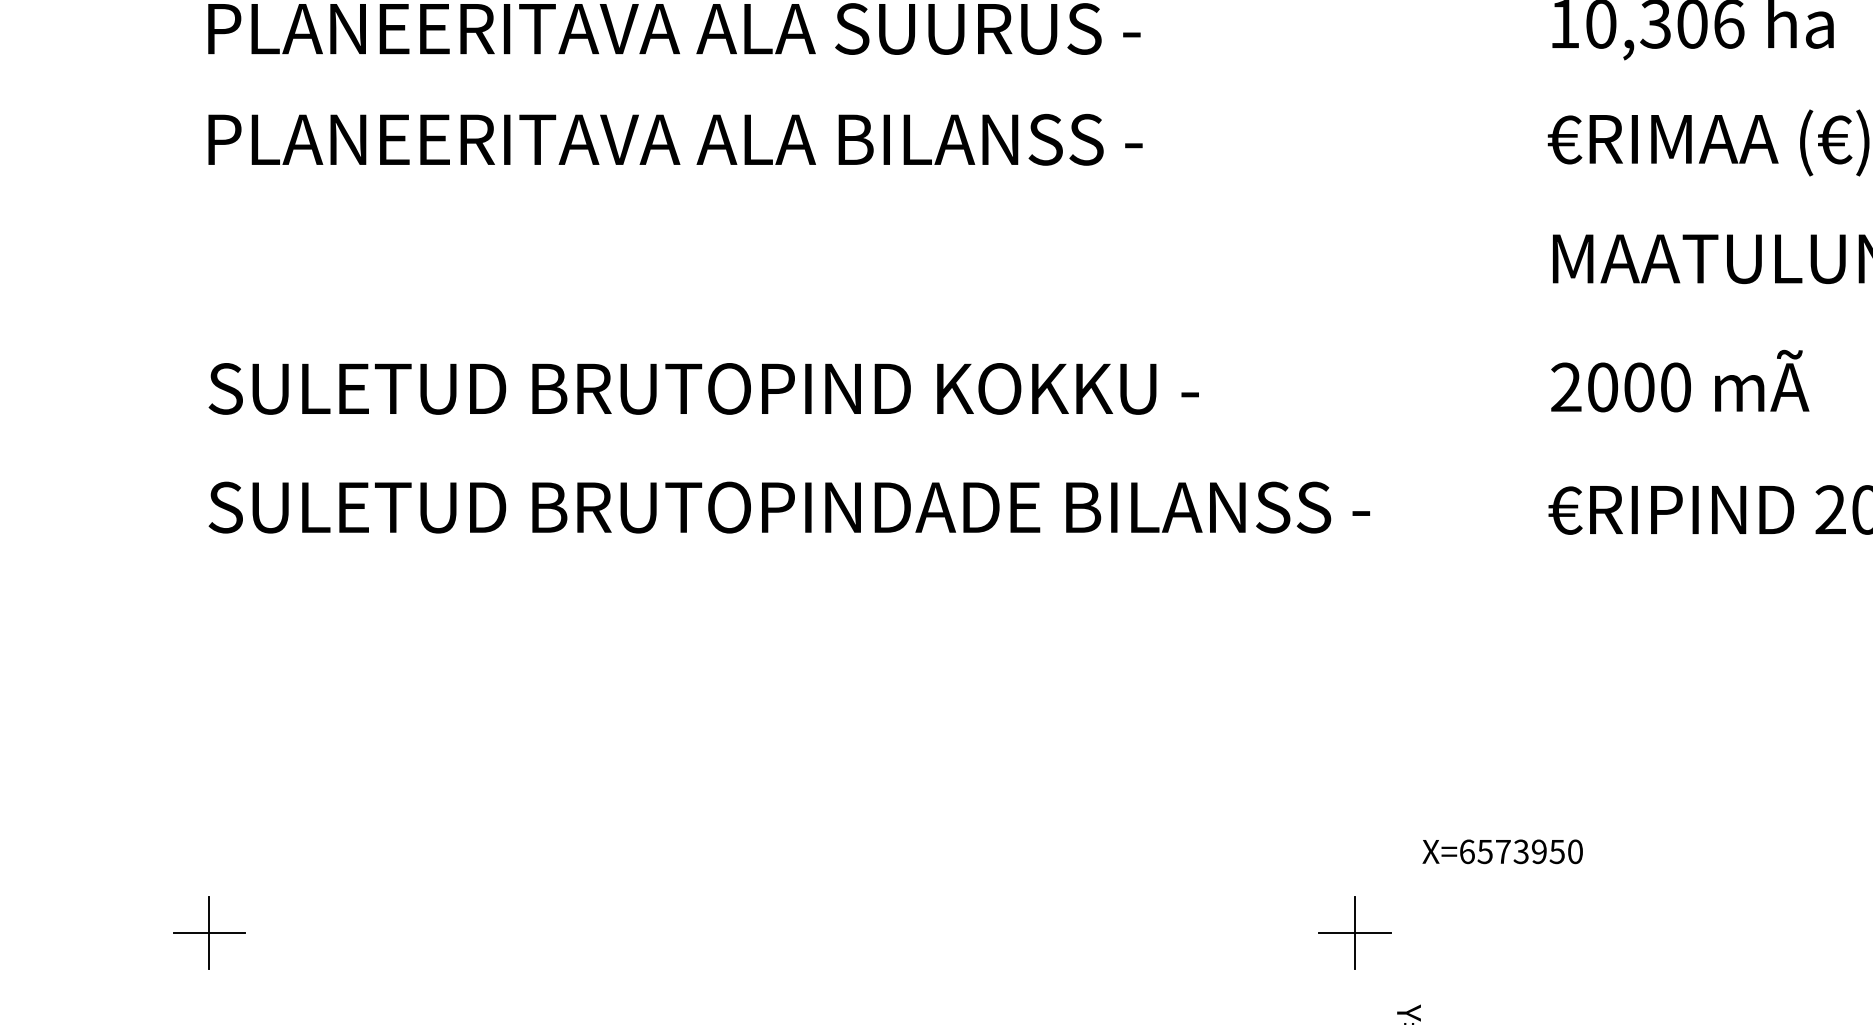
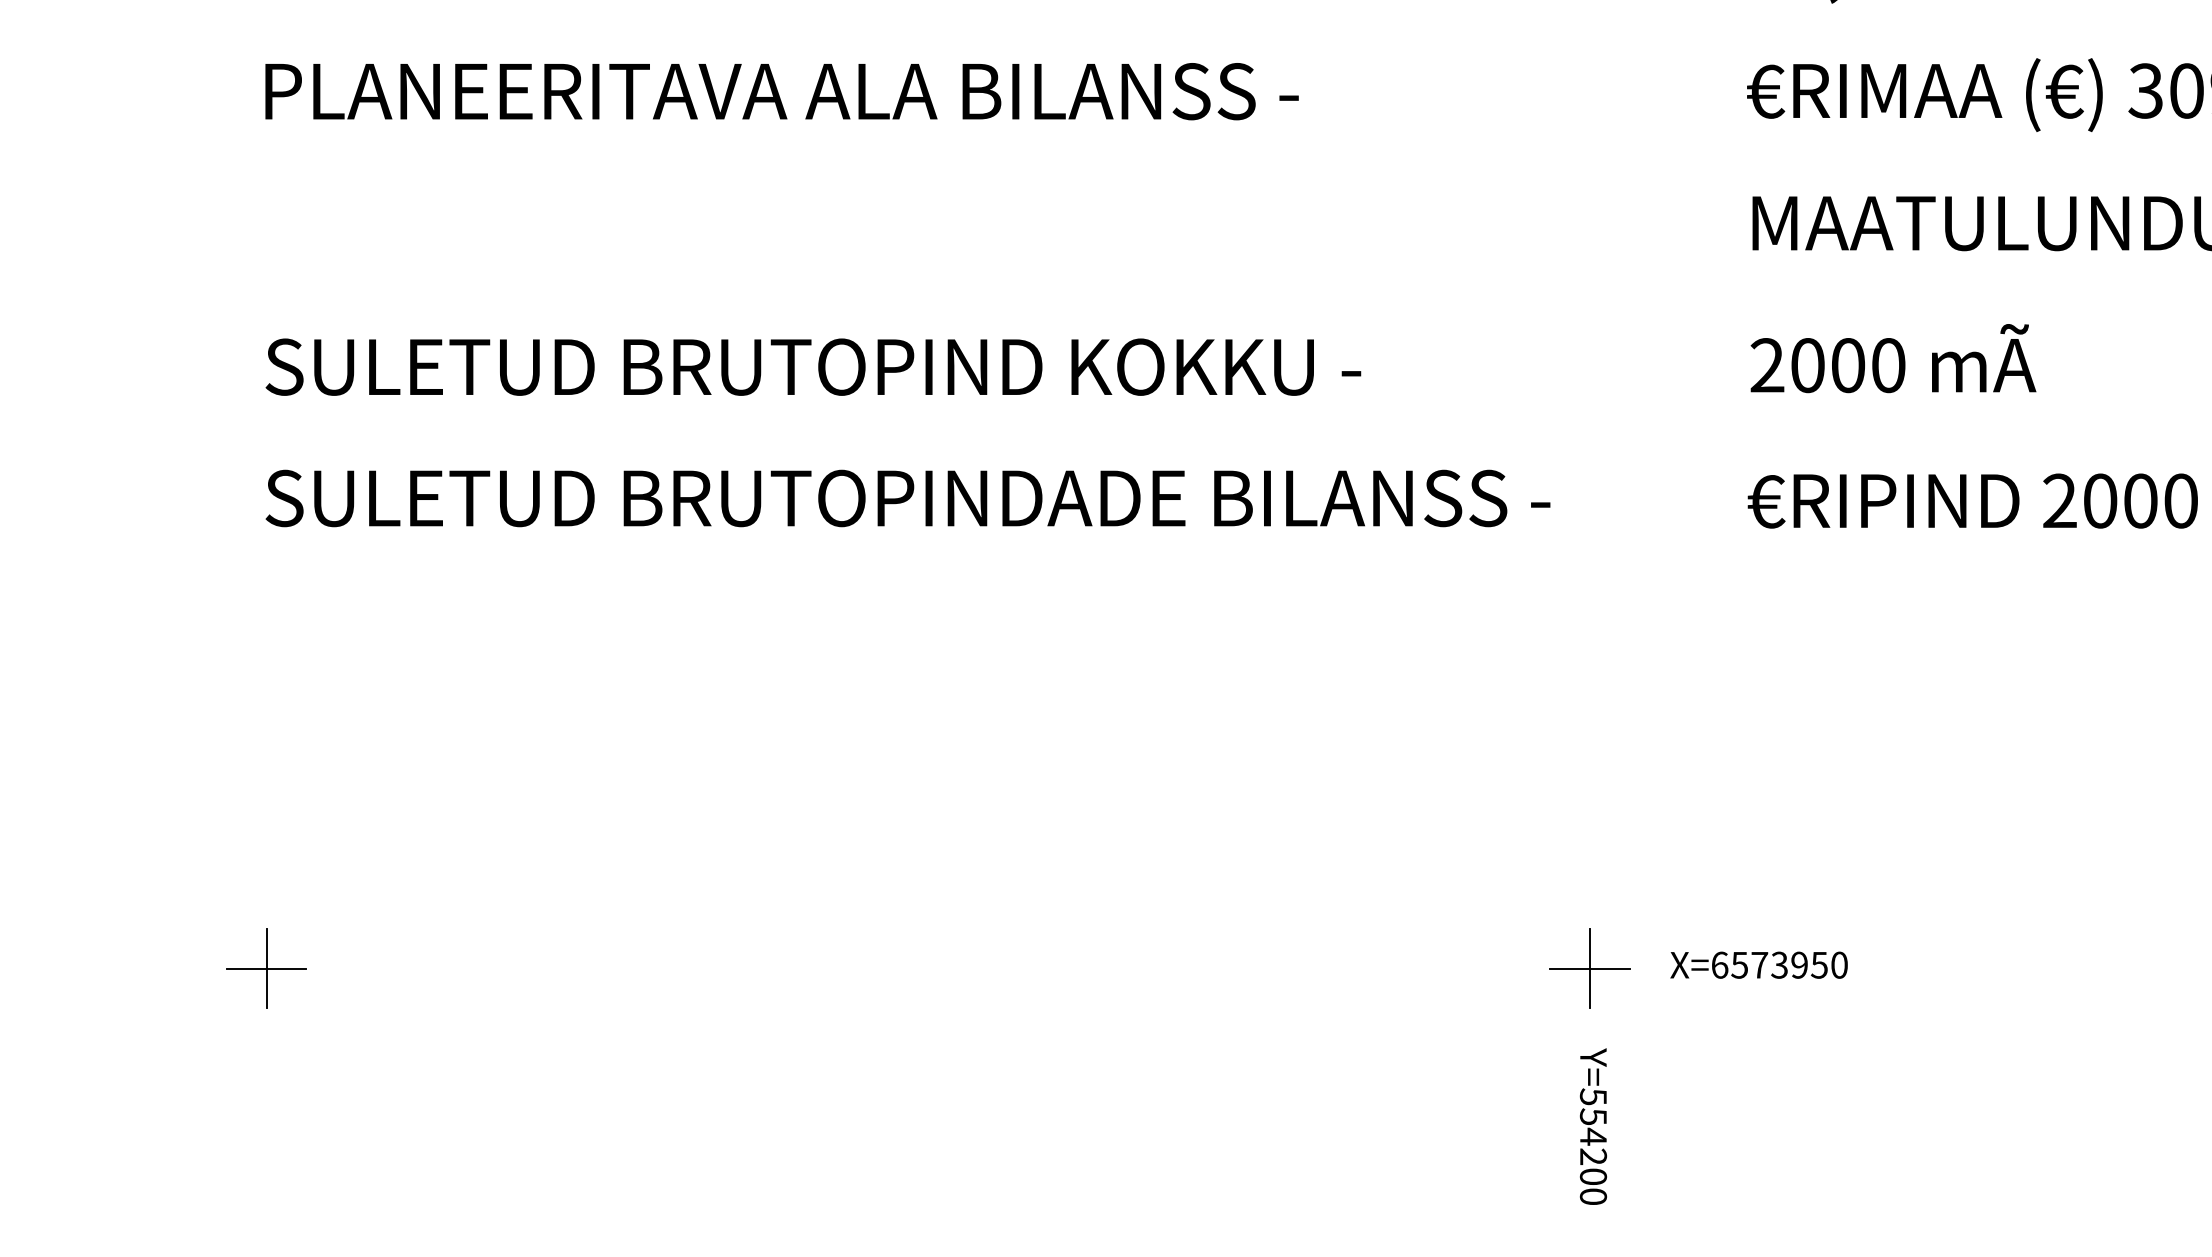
text: (1502, 851) -> (1758, 964), moved
part: (1354, 932) -> (1589, 968), moved

